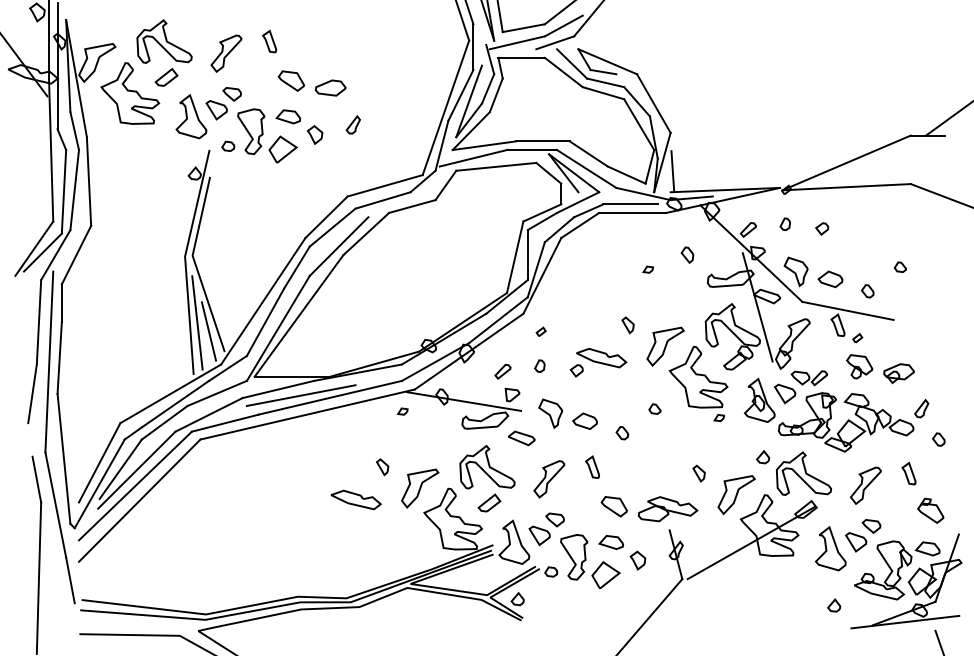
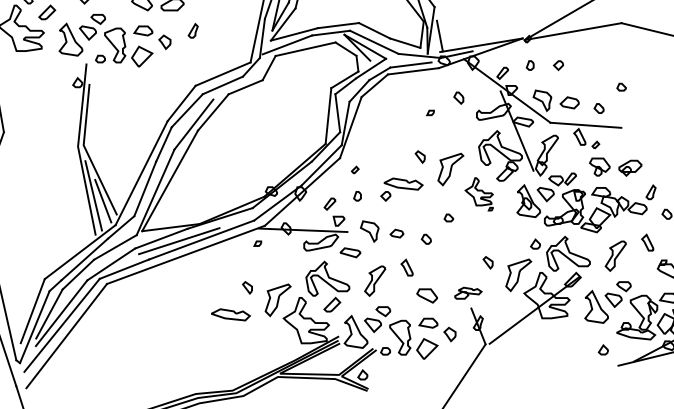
part: (698, 383) -> (479, 194), size x0.6
part: (584, 420) -> (396, 233), size x0.7
part: (667, 509) -> (467, 292), size x0.6

